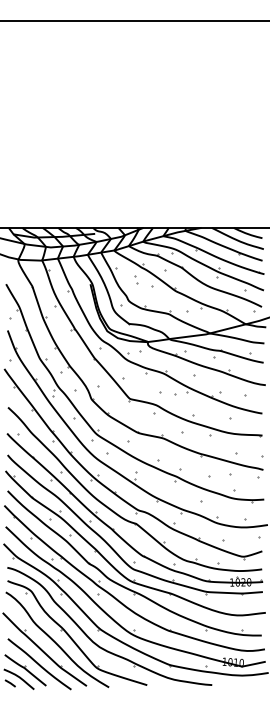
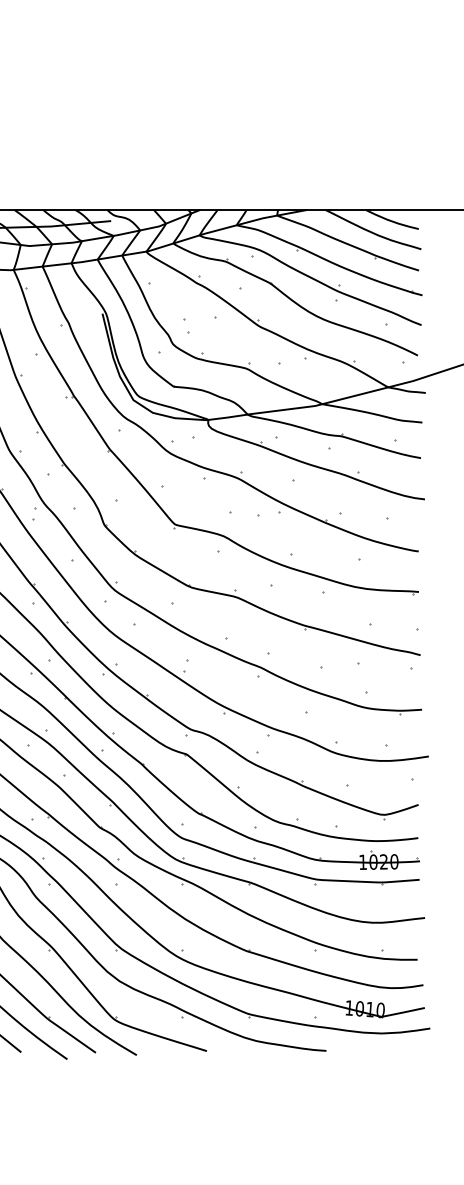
part: (136, 279) -> (187, 325), moved

